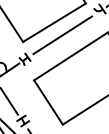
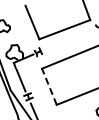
line: (61, 34) -> (68, 39), removed
line: (48, 102) -> (49, 86), solid -> dashed

